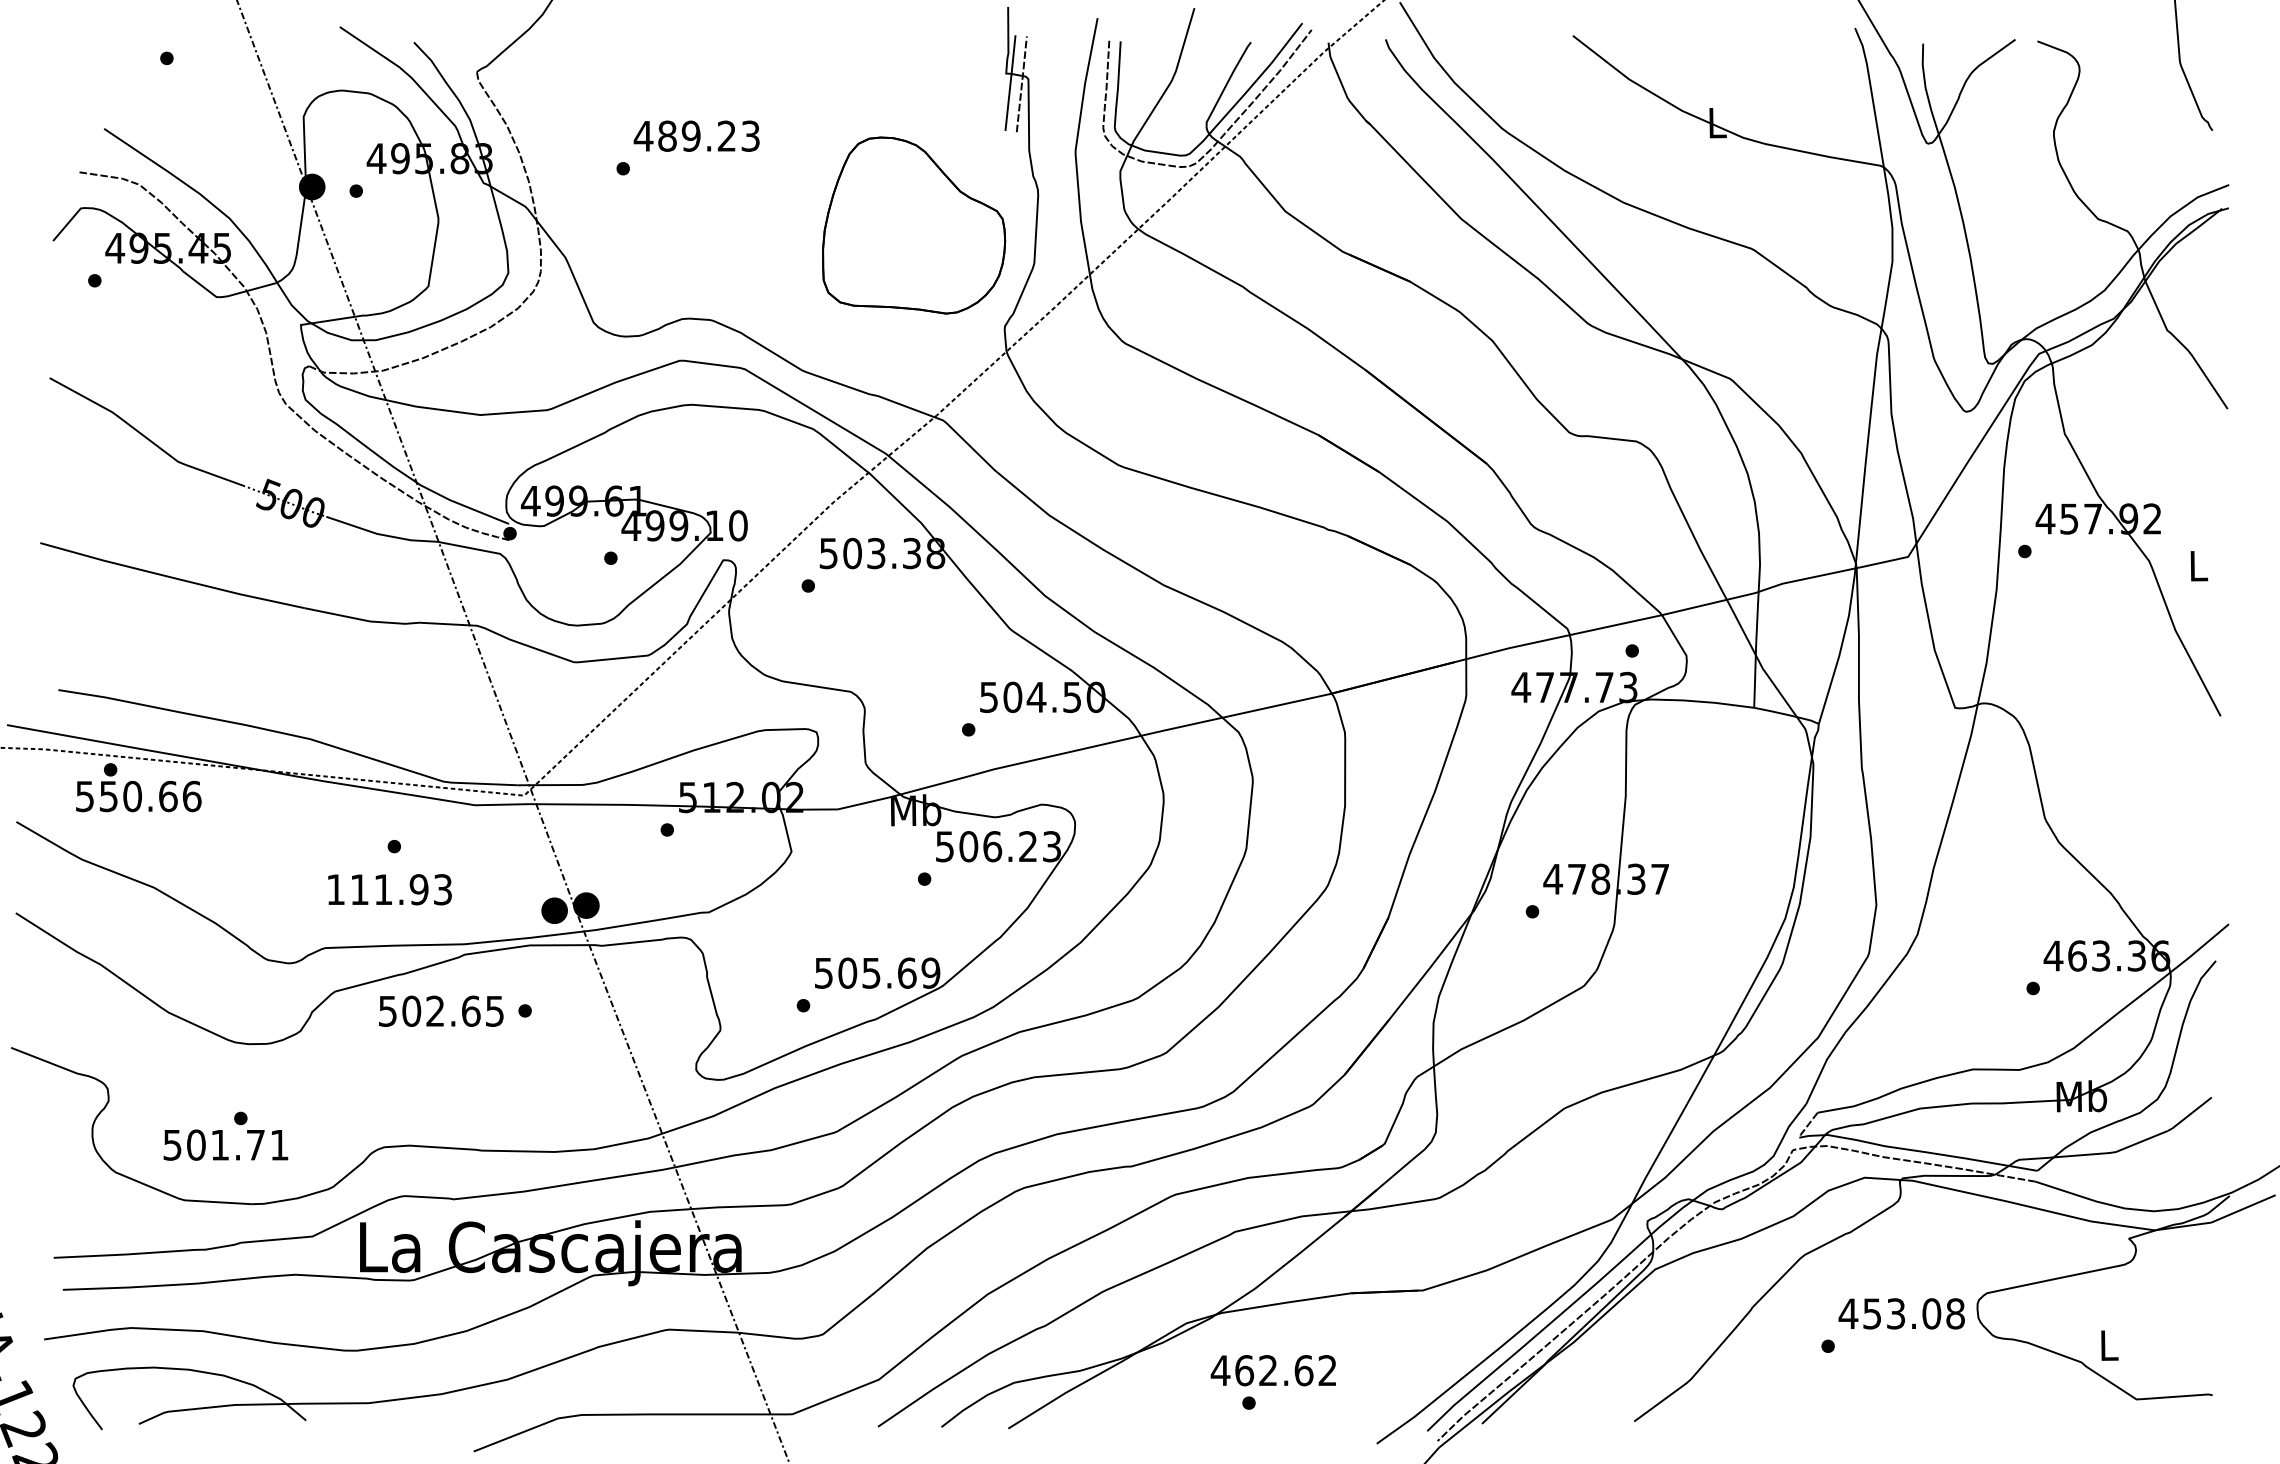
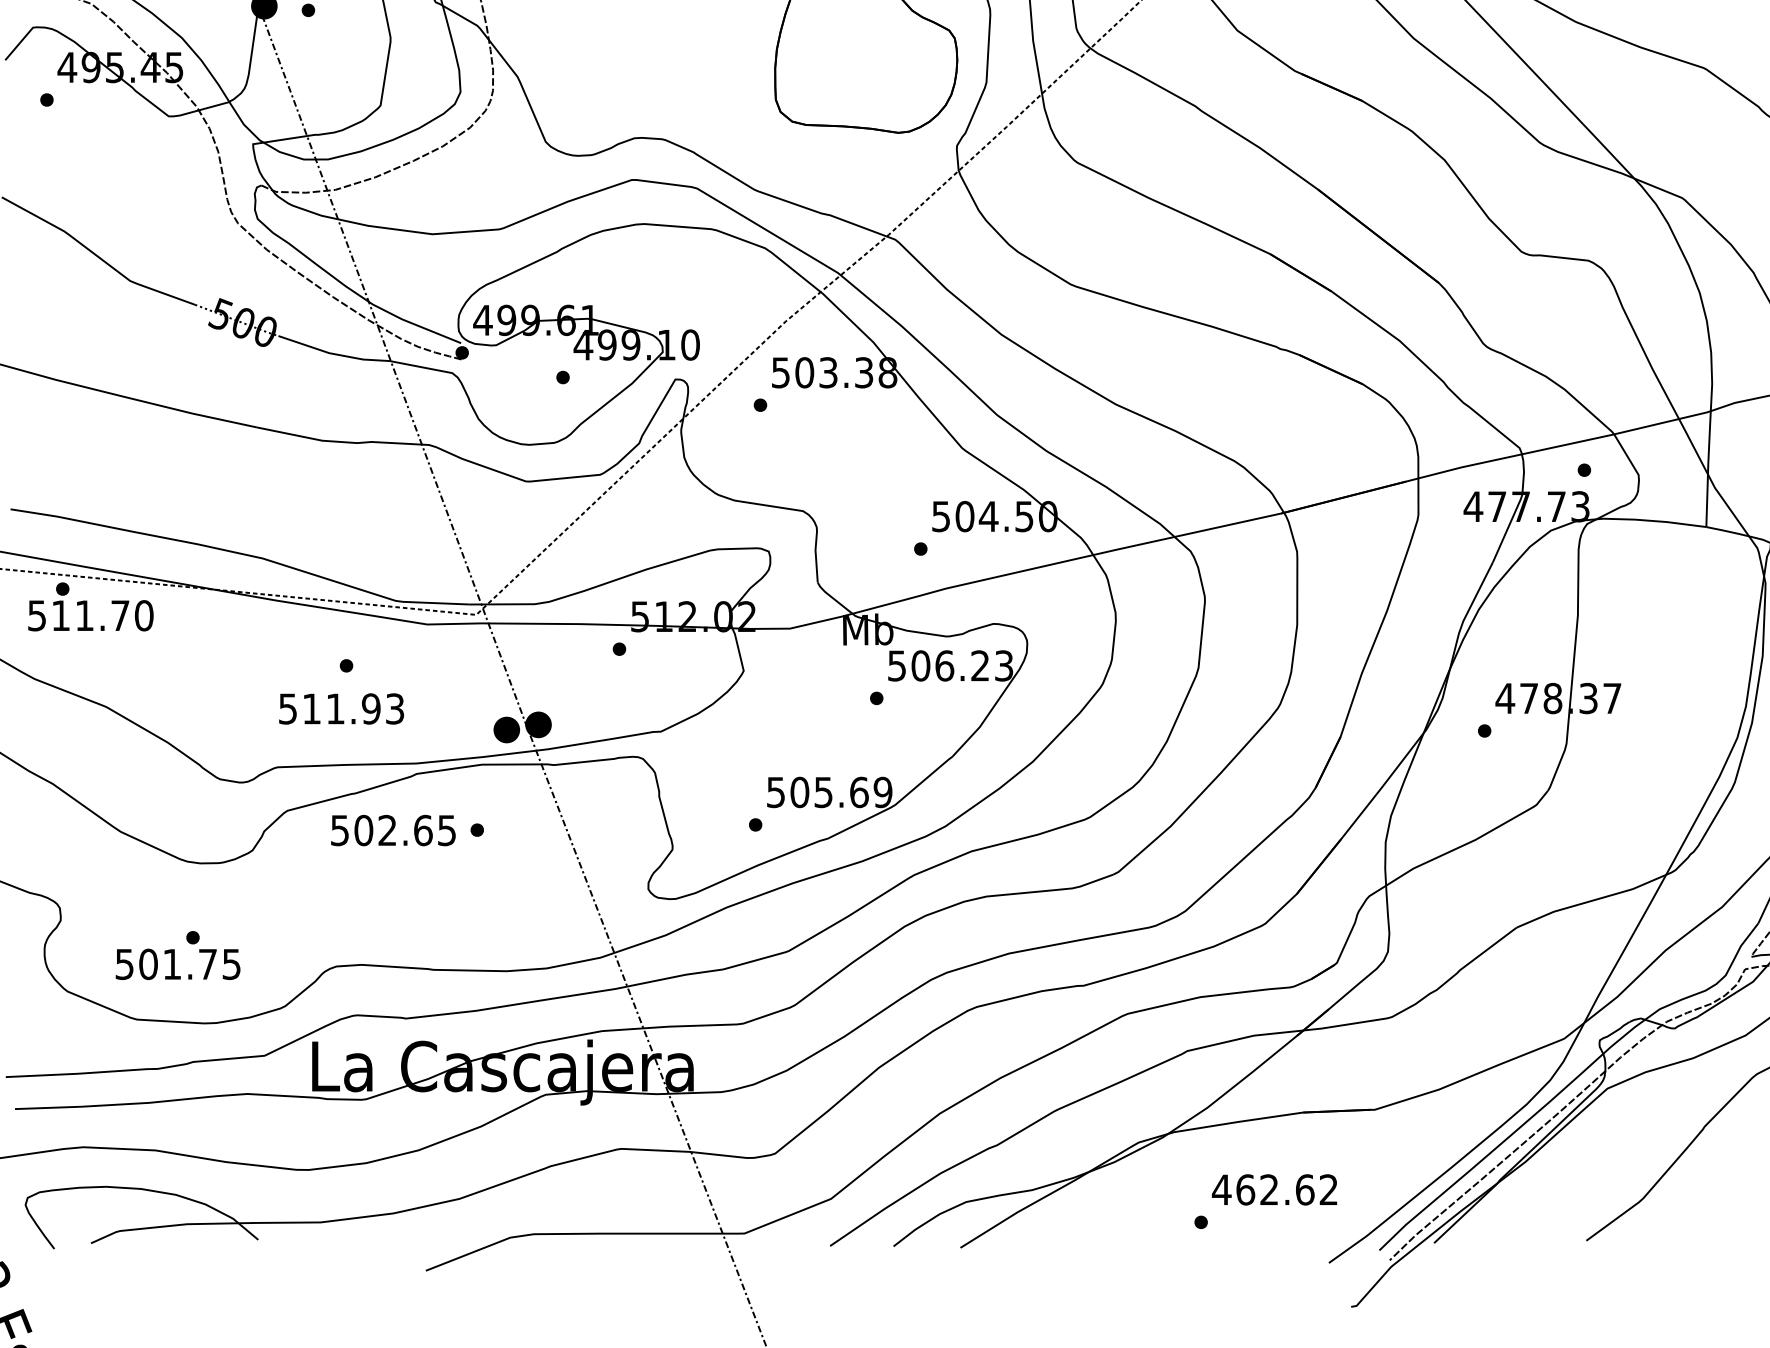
text: (150, 796) -> (102, 615), 550.66 -> 511.70
text: (335, 889) -> (287, 708), 111.93 -> 511.93
text: (279, 1145) -> (231, 964), 501.71 -> 501.75
text: (1272, 1370) -> (1273, 1189), moved

